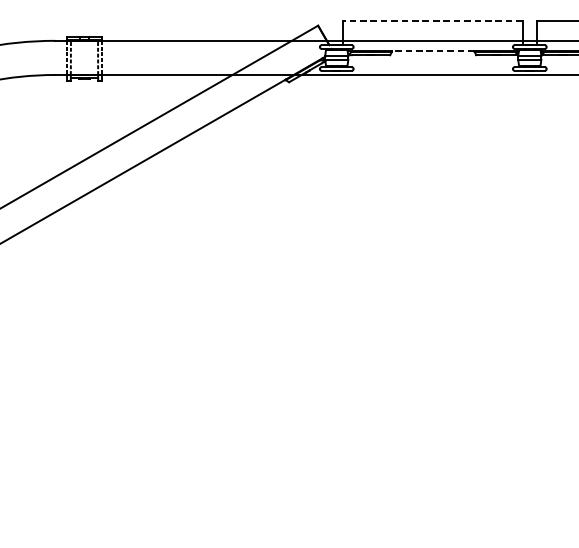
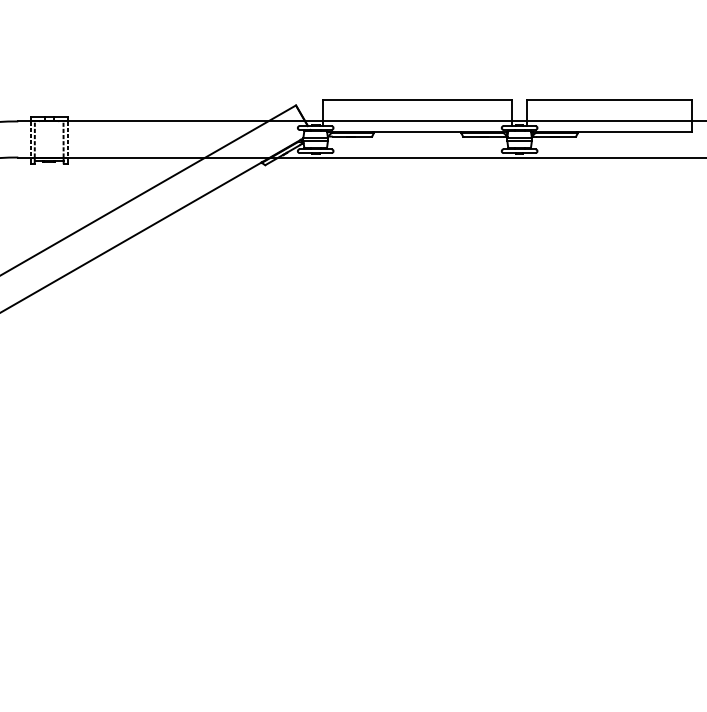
line: (433, 21) -> (417, 100), dashed -> solid
line: (433, 51) -> (417, 132), dashed -> solid

